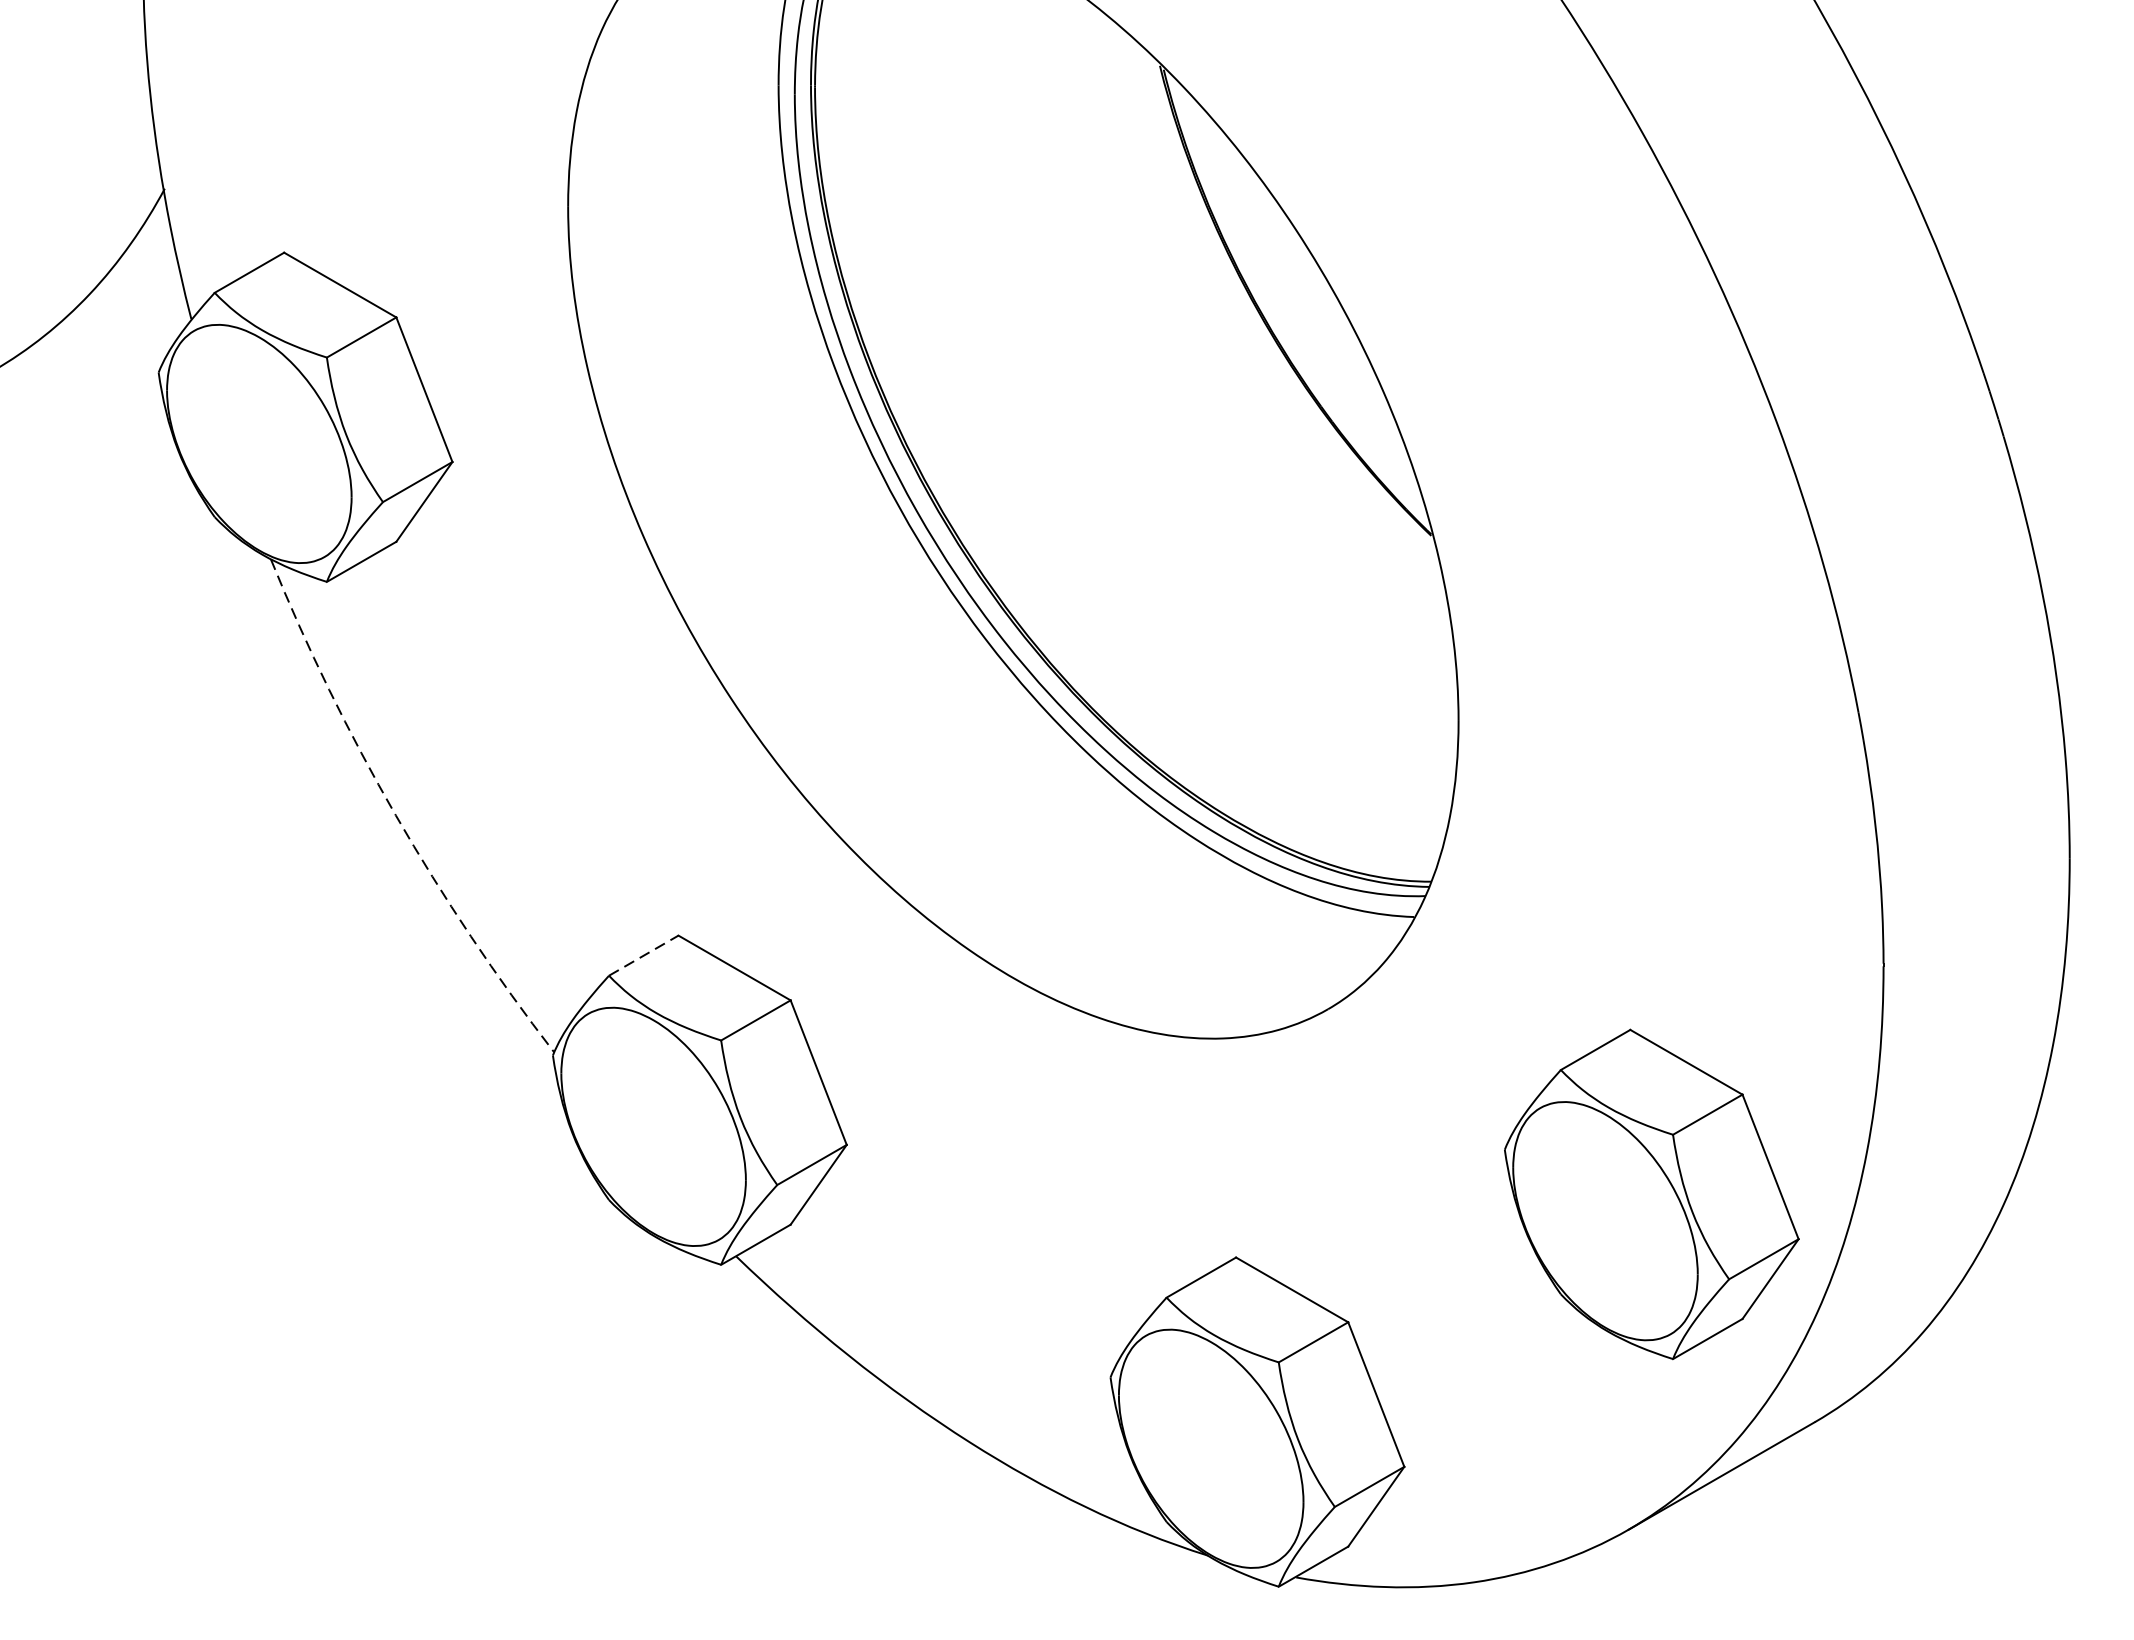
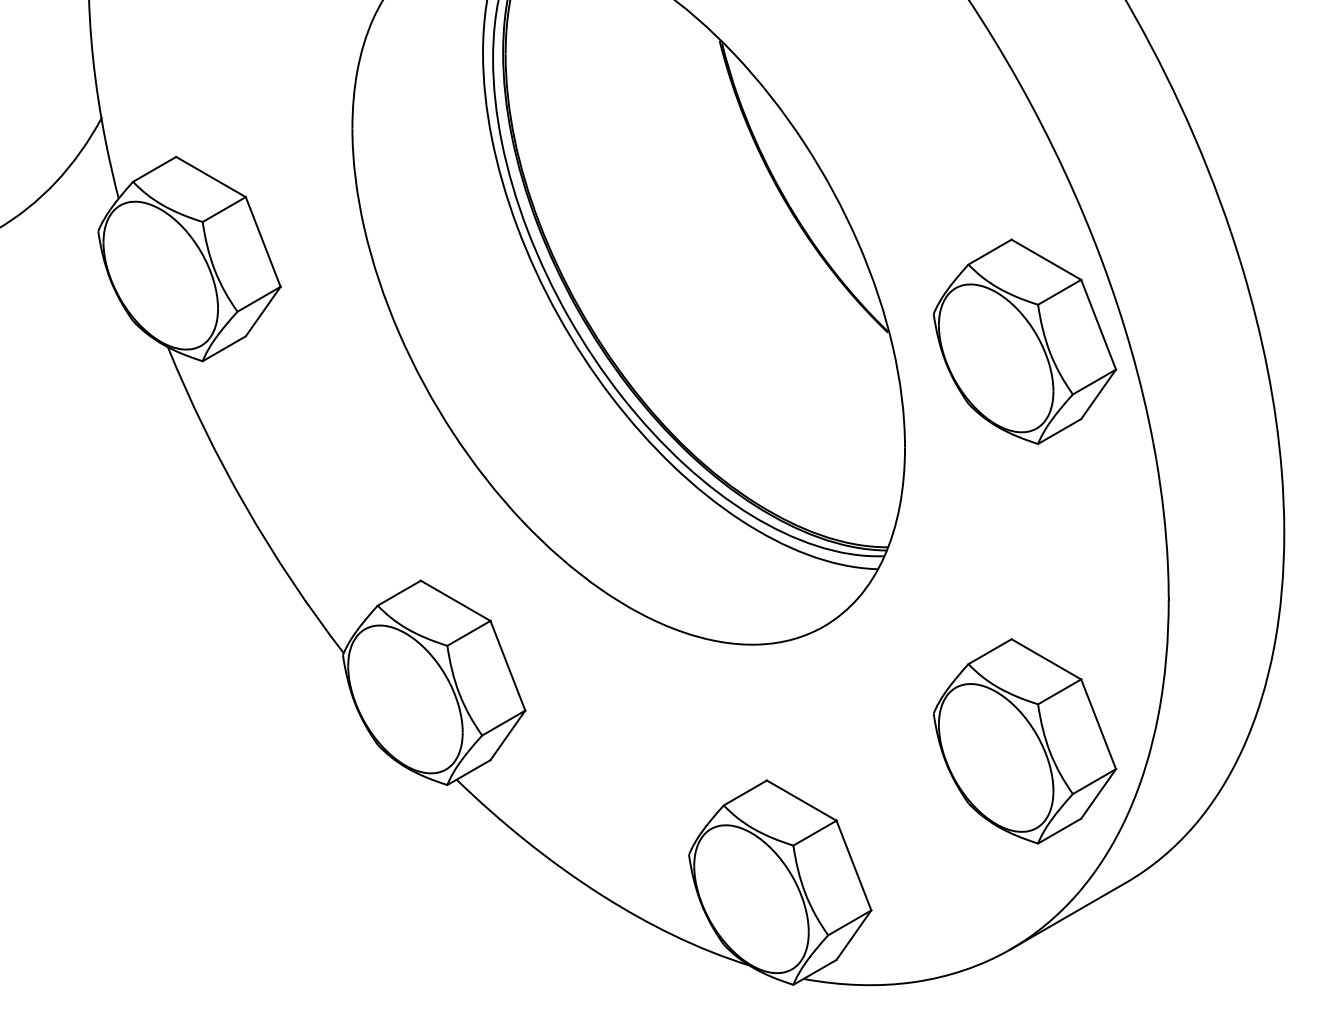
part: (1651, 550) -> (1024, 341), added
arc: (395, 815) -> (245, 506), dashed -> solid
line: (644, 956) -> (399, 593), dashed -> solid

